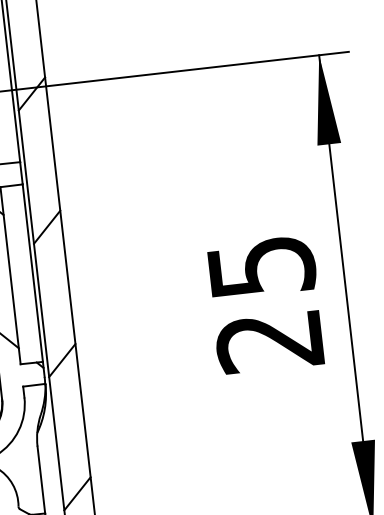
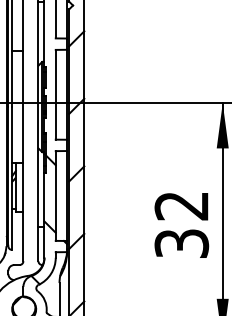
text: (265, 305) -> (181, 225), 25 -> 32

